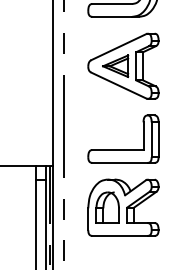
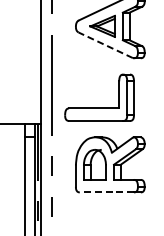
line: (118, 85) -> (105, 45), solid -> dashed
part: (123, 149) -> (99, 107), moved
line: (119, 235) -> (106, 192), solid -> dashed

